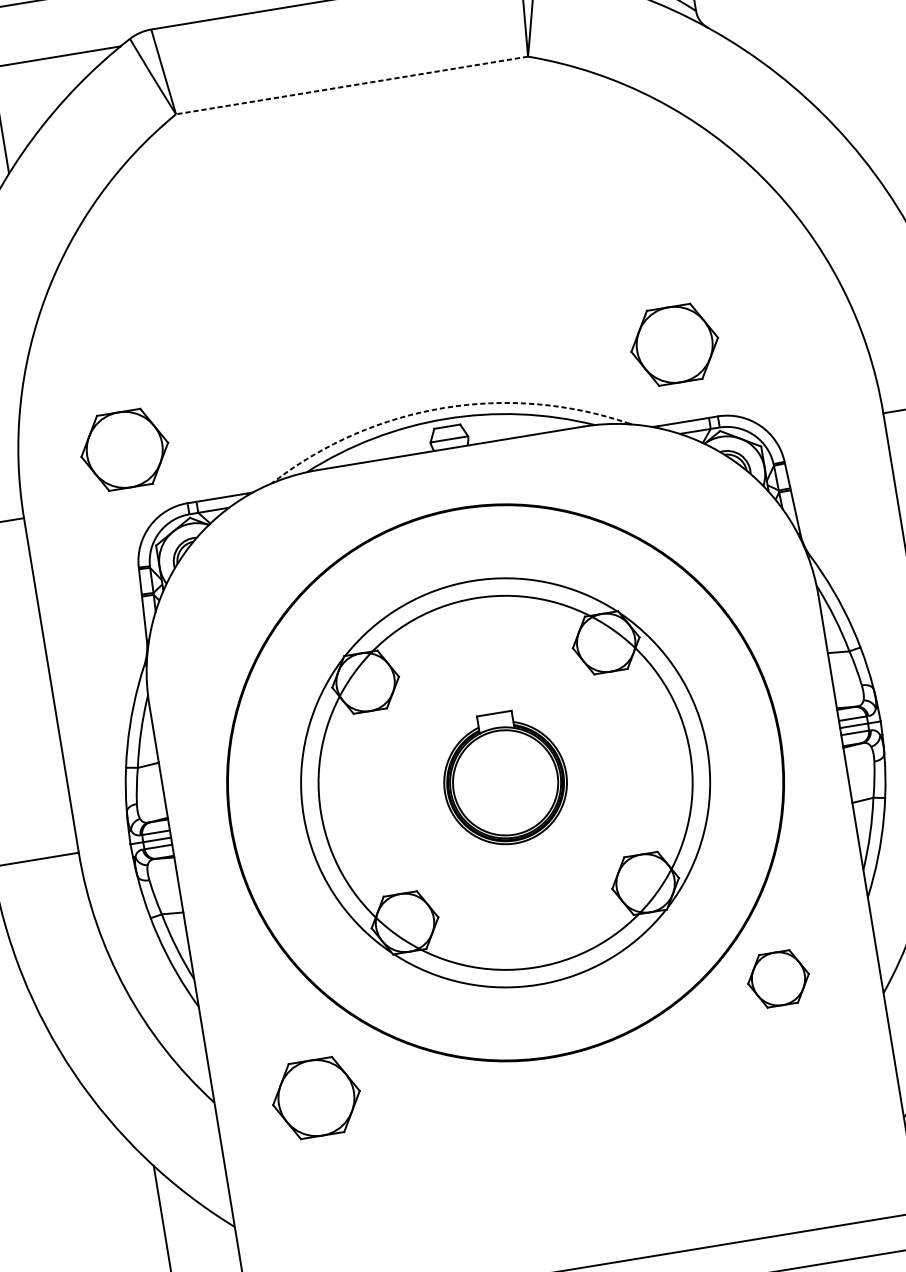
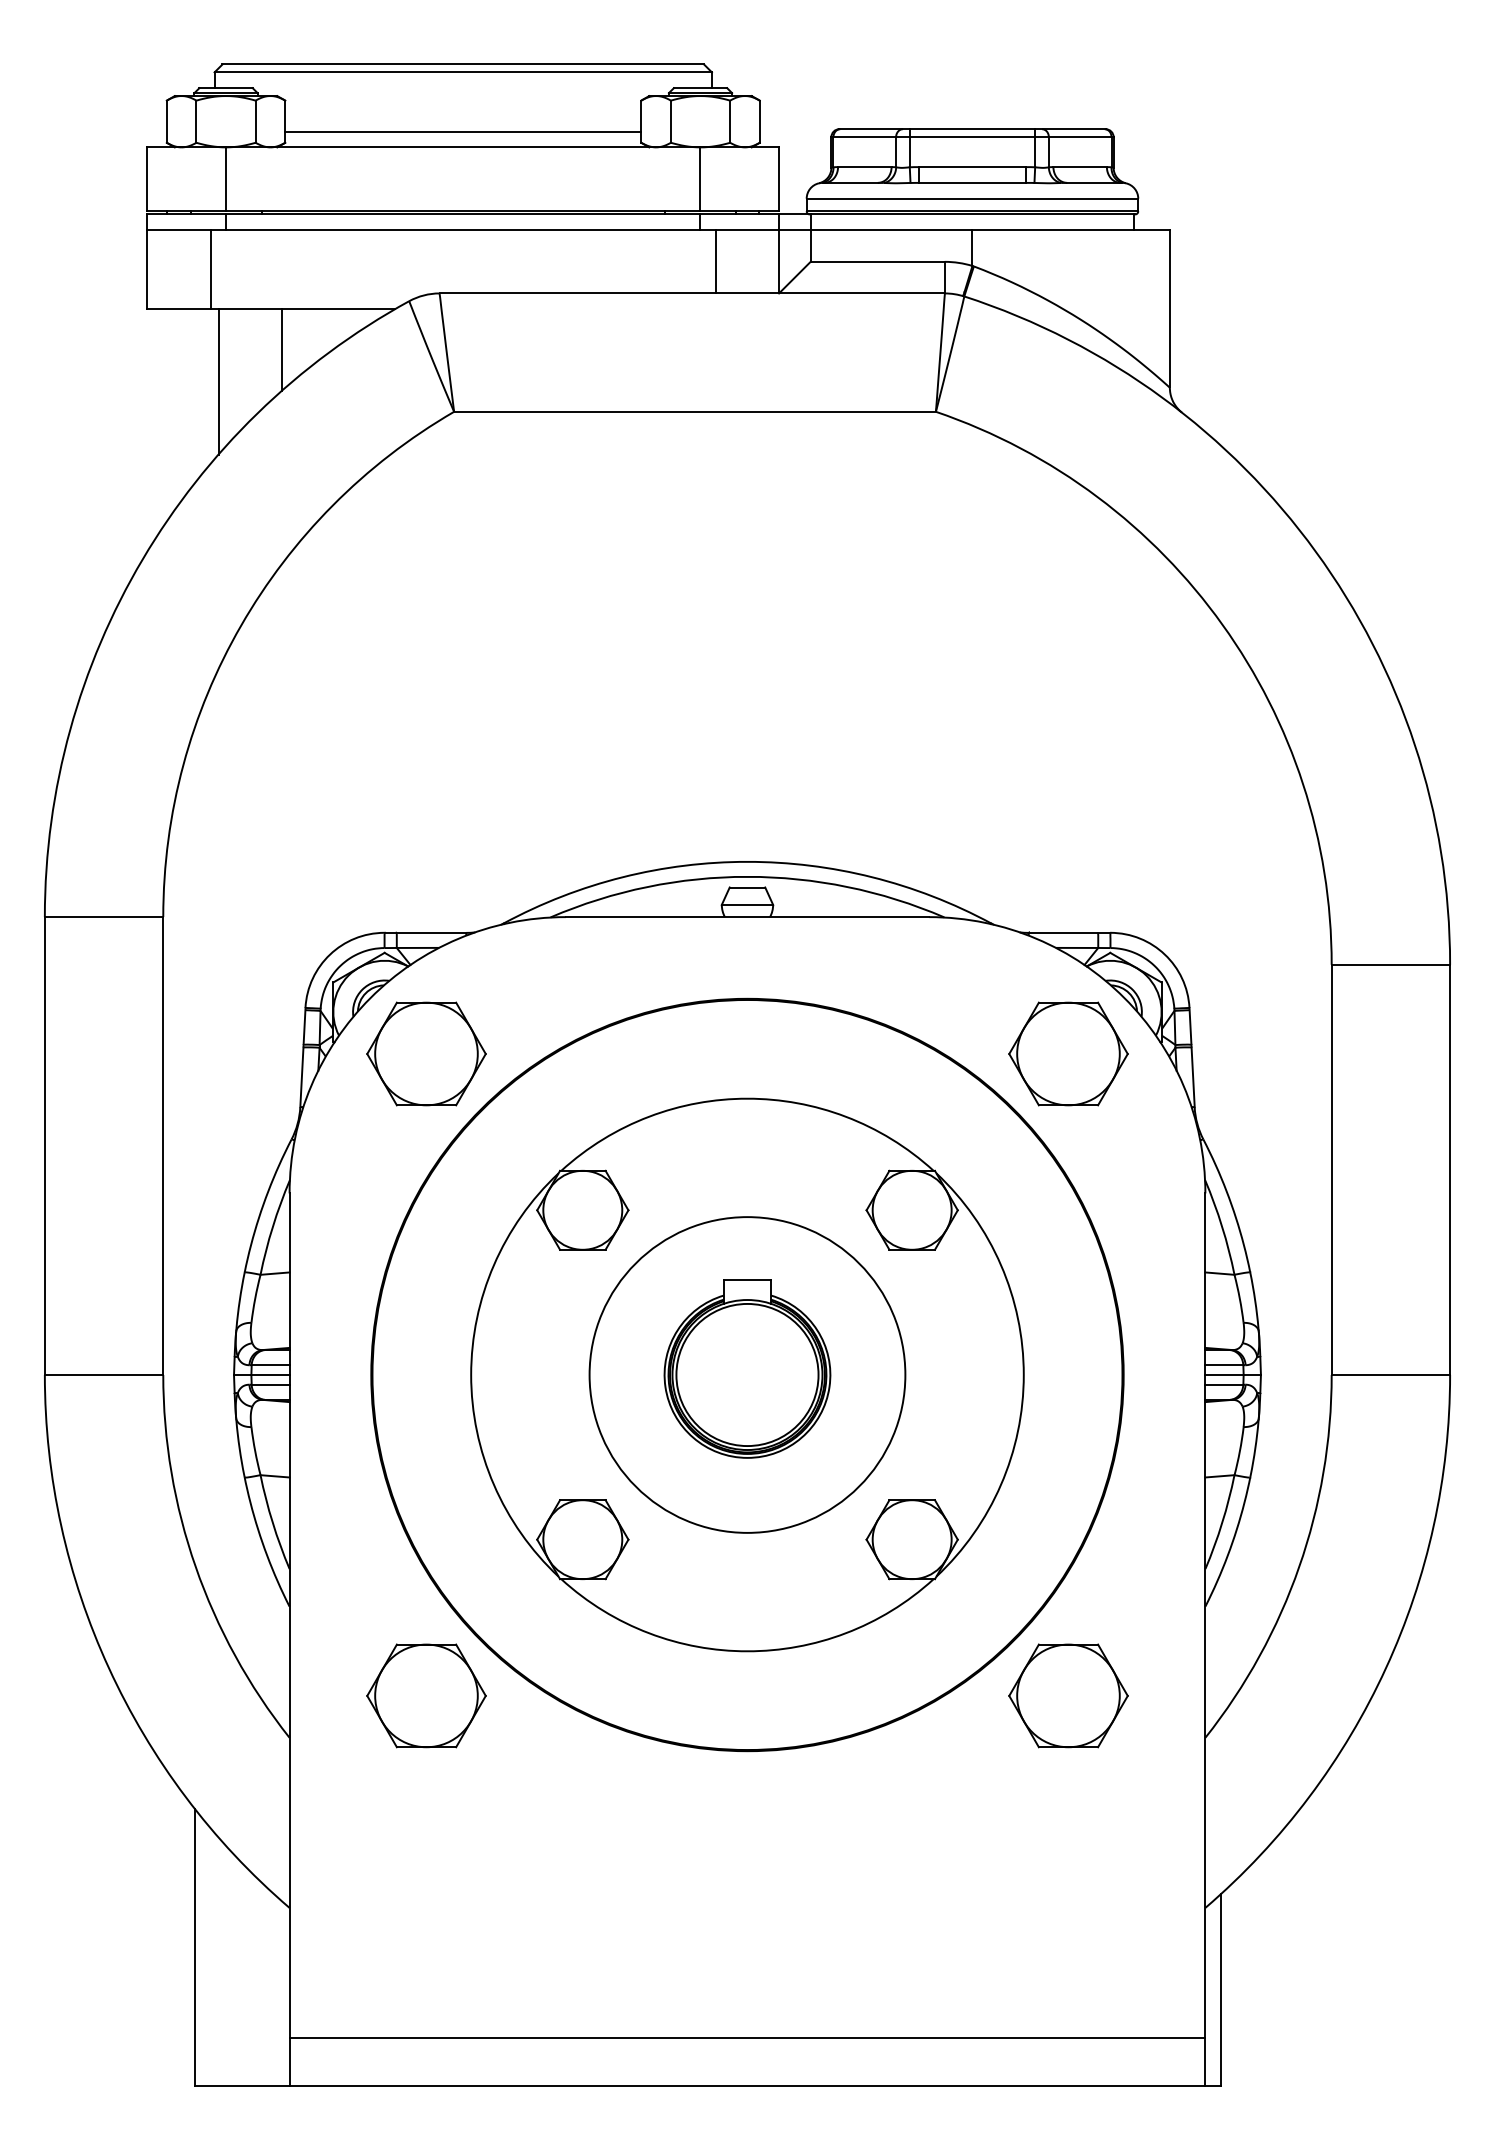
line: (352, 85) -> (695, 411), dashed -> solid
line: (42, 90) -> (281, 350), added
part: (674, 344) -> (1068, 1053), moved
arc: (444, 407) -> (747, 861), dashed -> solid
part: (124, 449) -> (426, 1053), moved
circle: (505, 782) -> (747, 1374), size x0.62
part: (778, 978) -> (1068, 1695), size x1.43
part: (316, 1097) -> (426, 1695), moved

